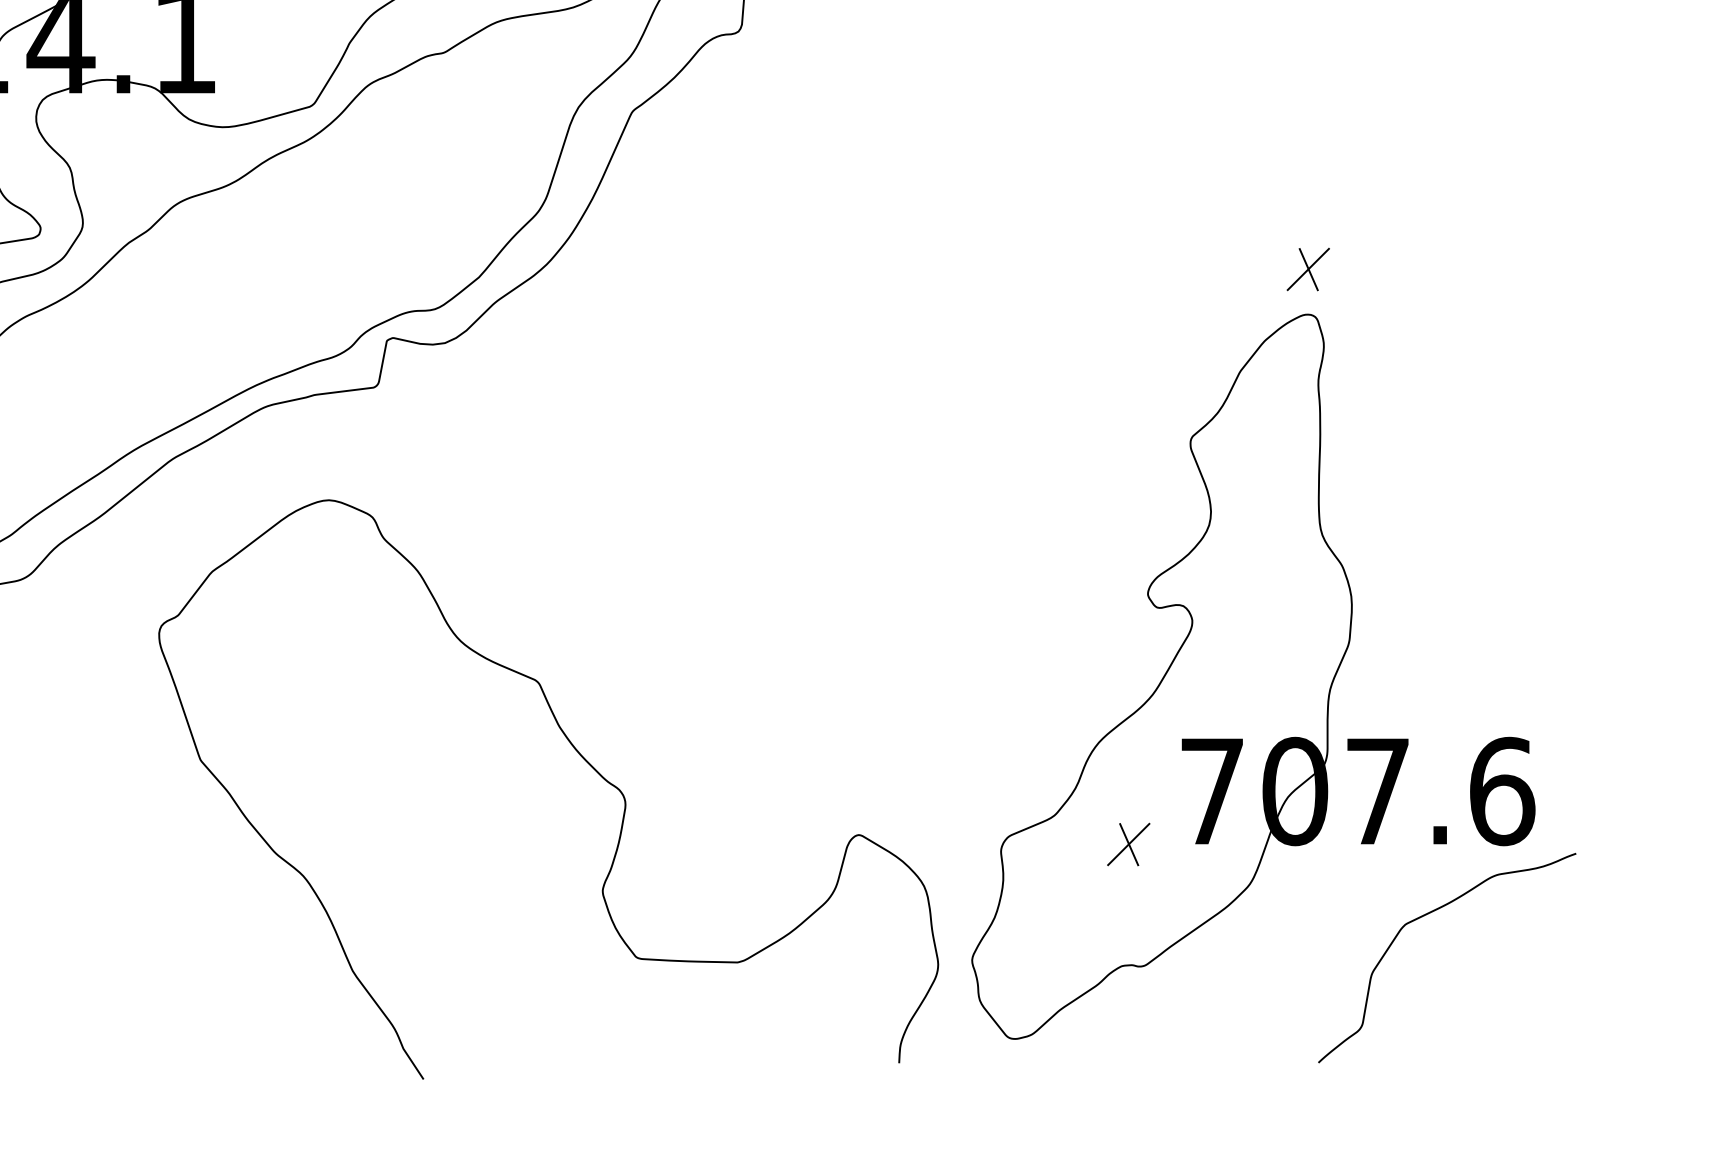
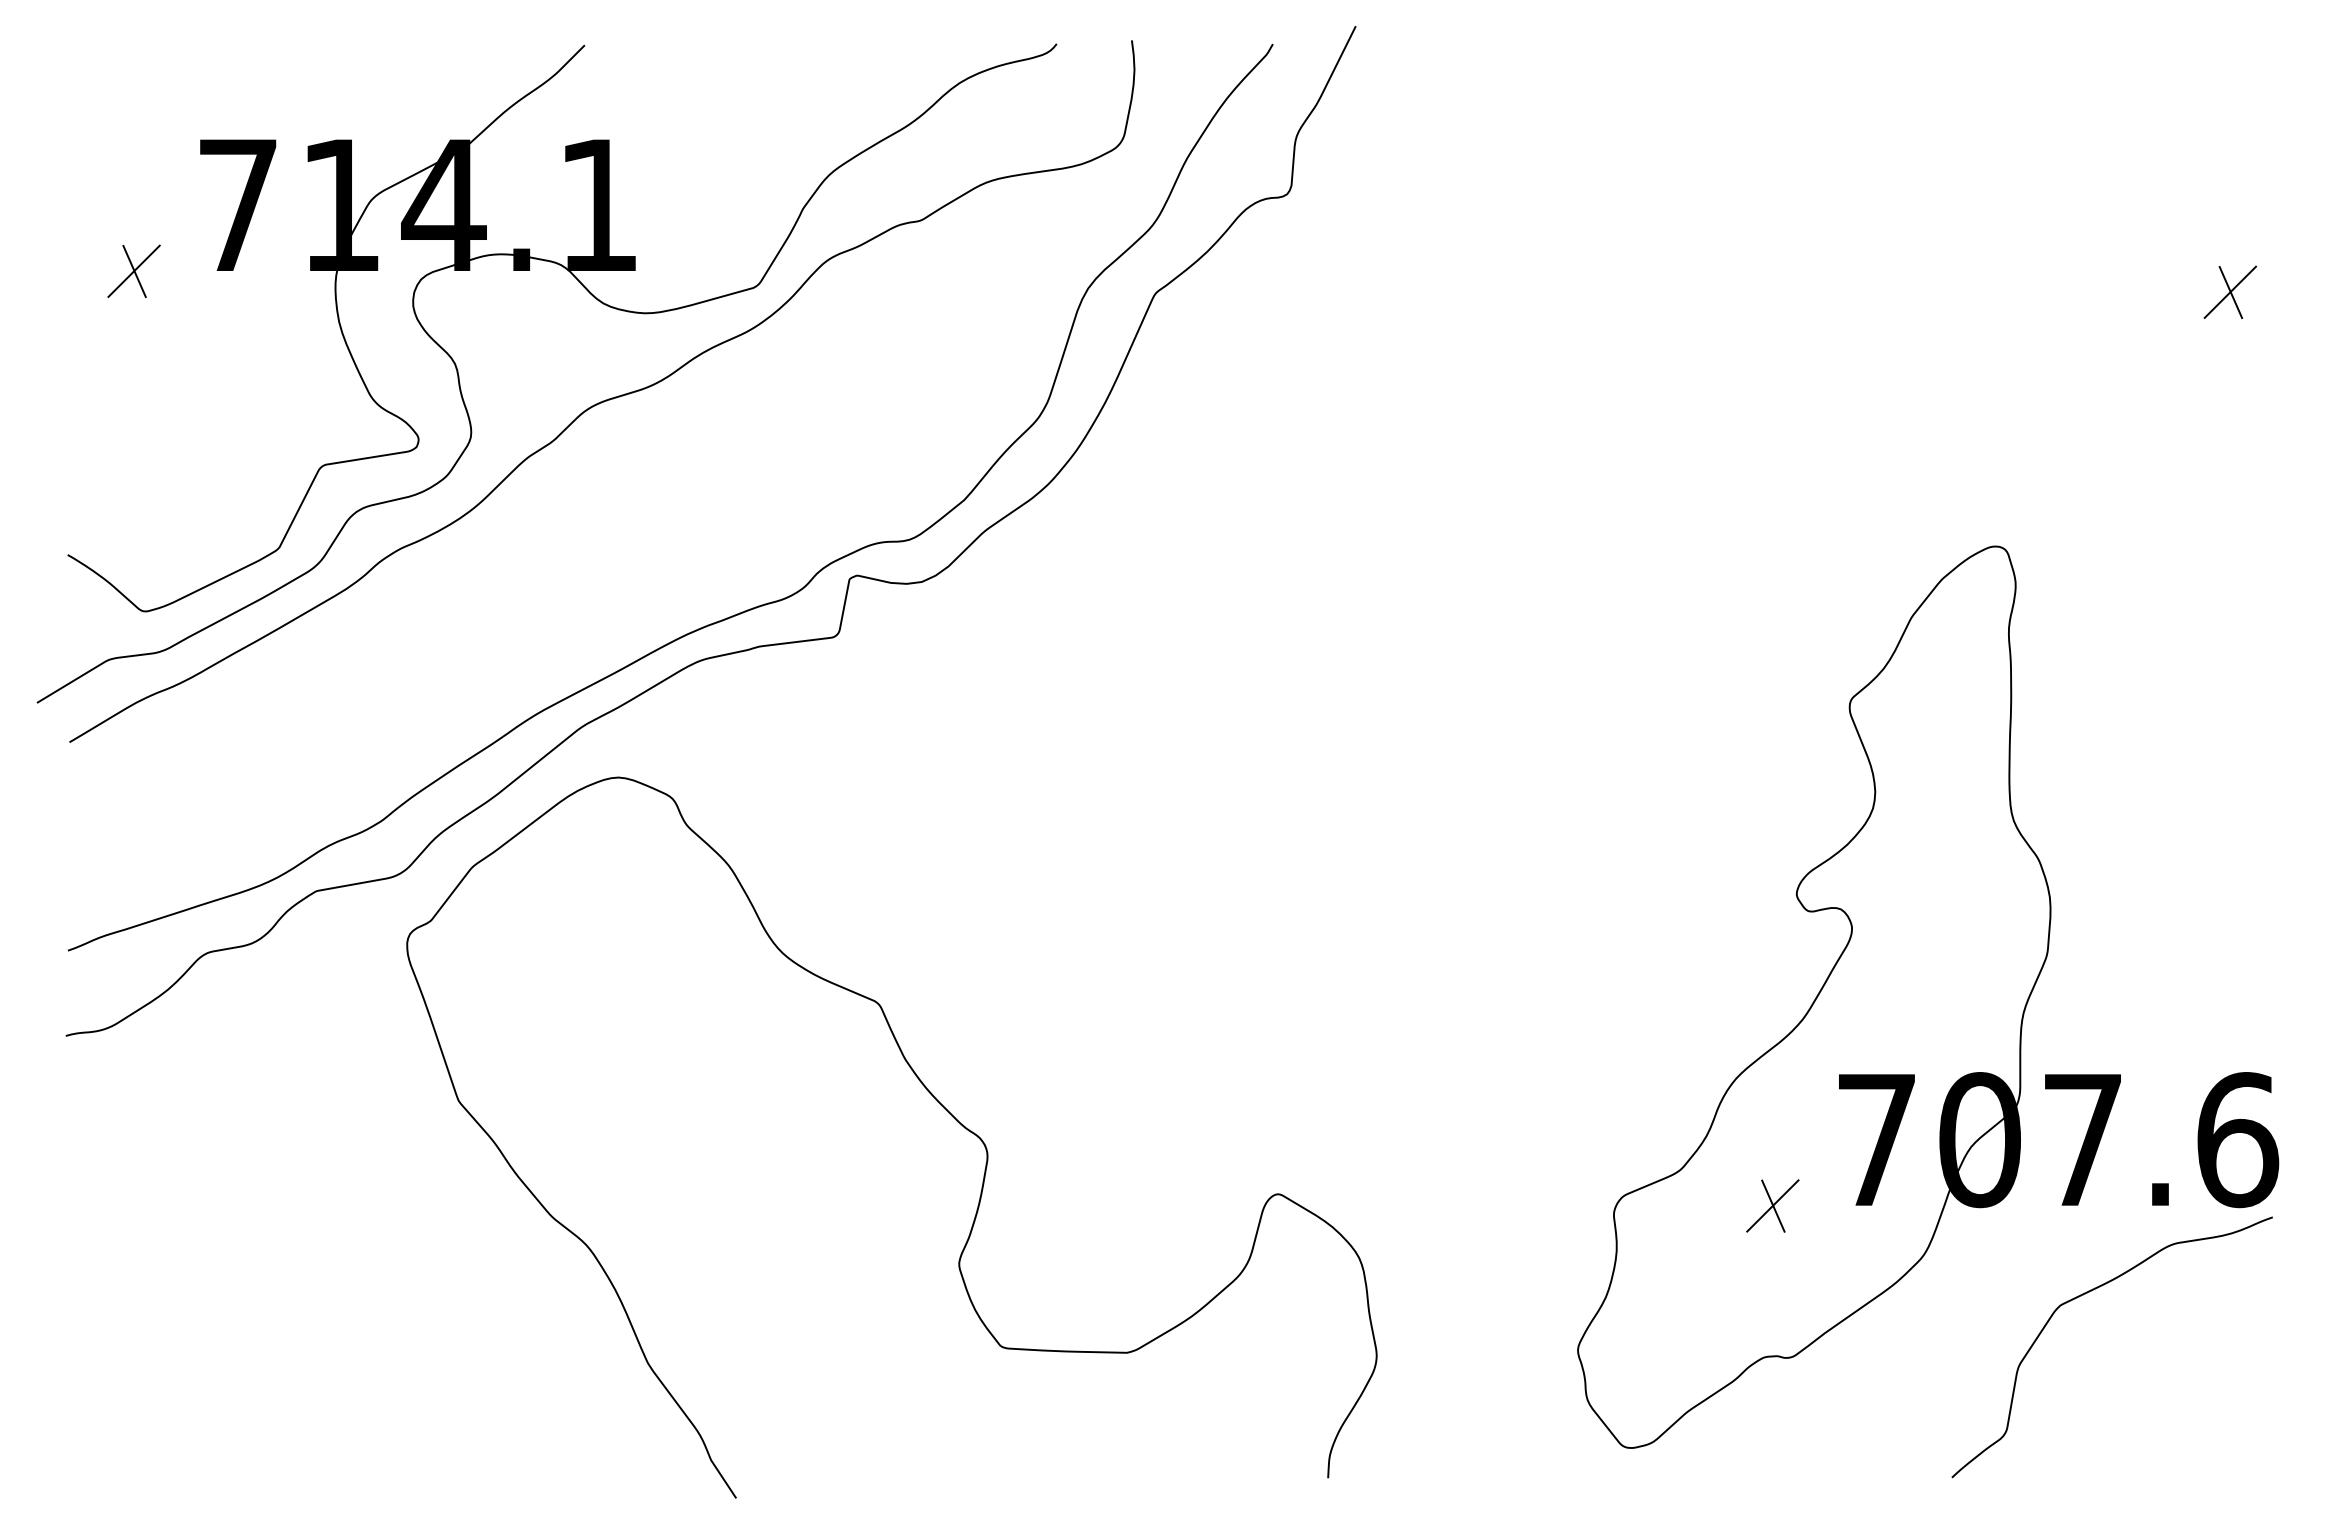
part: (1308, 268) -> (2230, 291), moved
curve: (585, 761) -> (937, 1102), moved
curve: (1425, 915) -> (2085, 1294), moved

